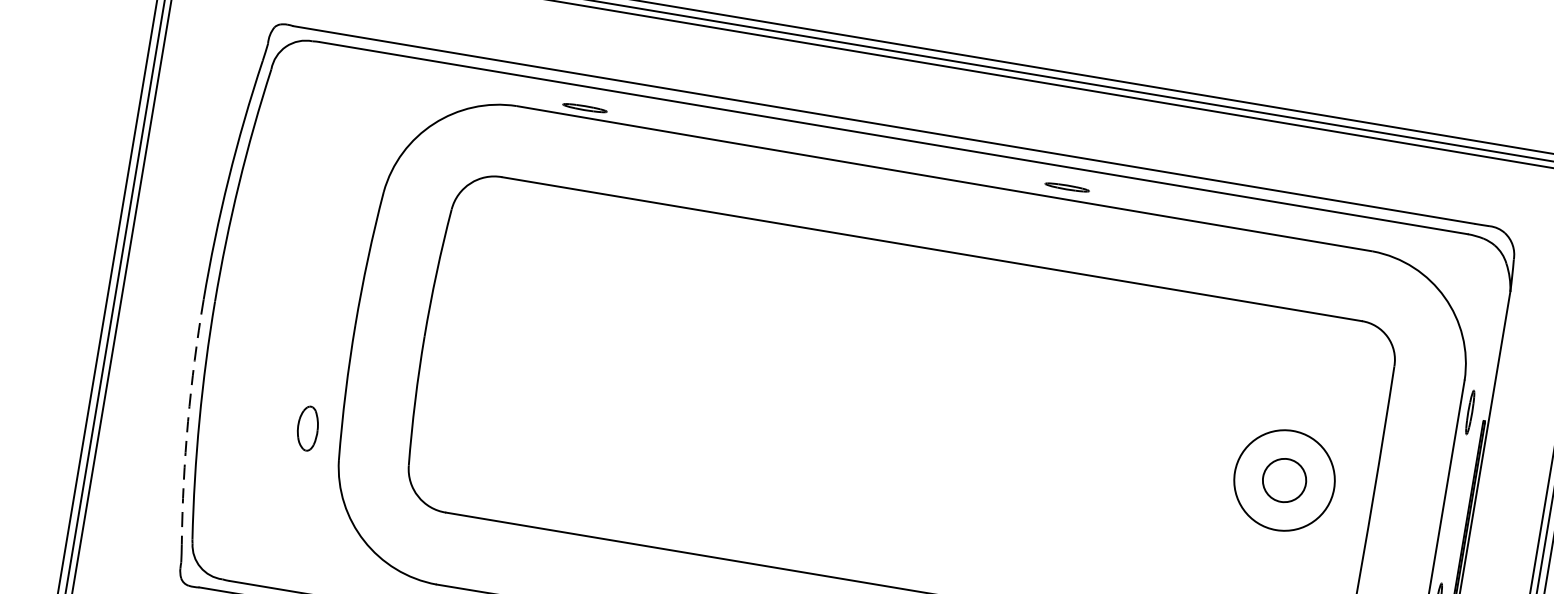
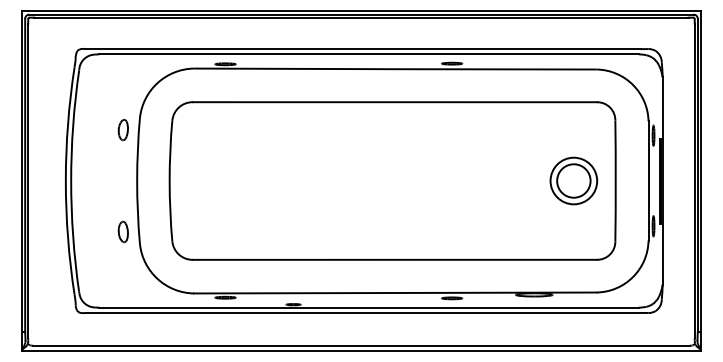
part: (342, 210) -> (122, 129), added
arc: (188, 422) -> (68, 238), dashed -> solid
circle: (1283, 479) -> (573, 180), size x1.67

